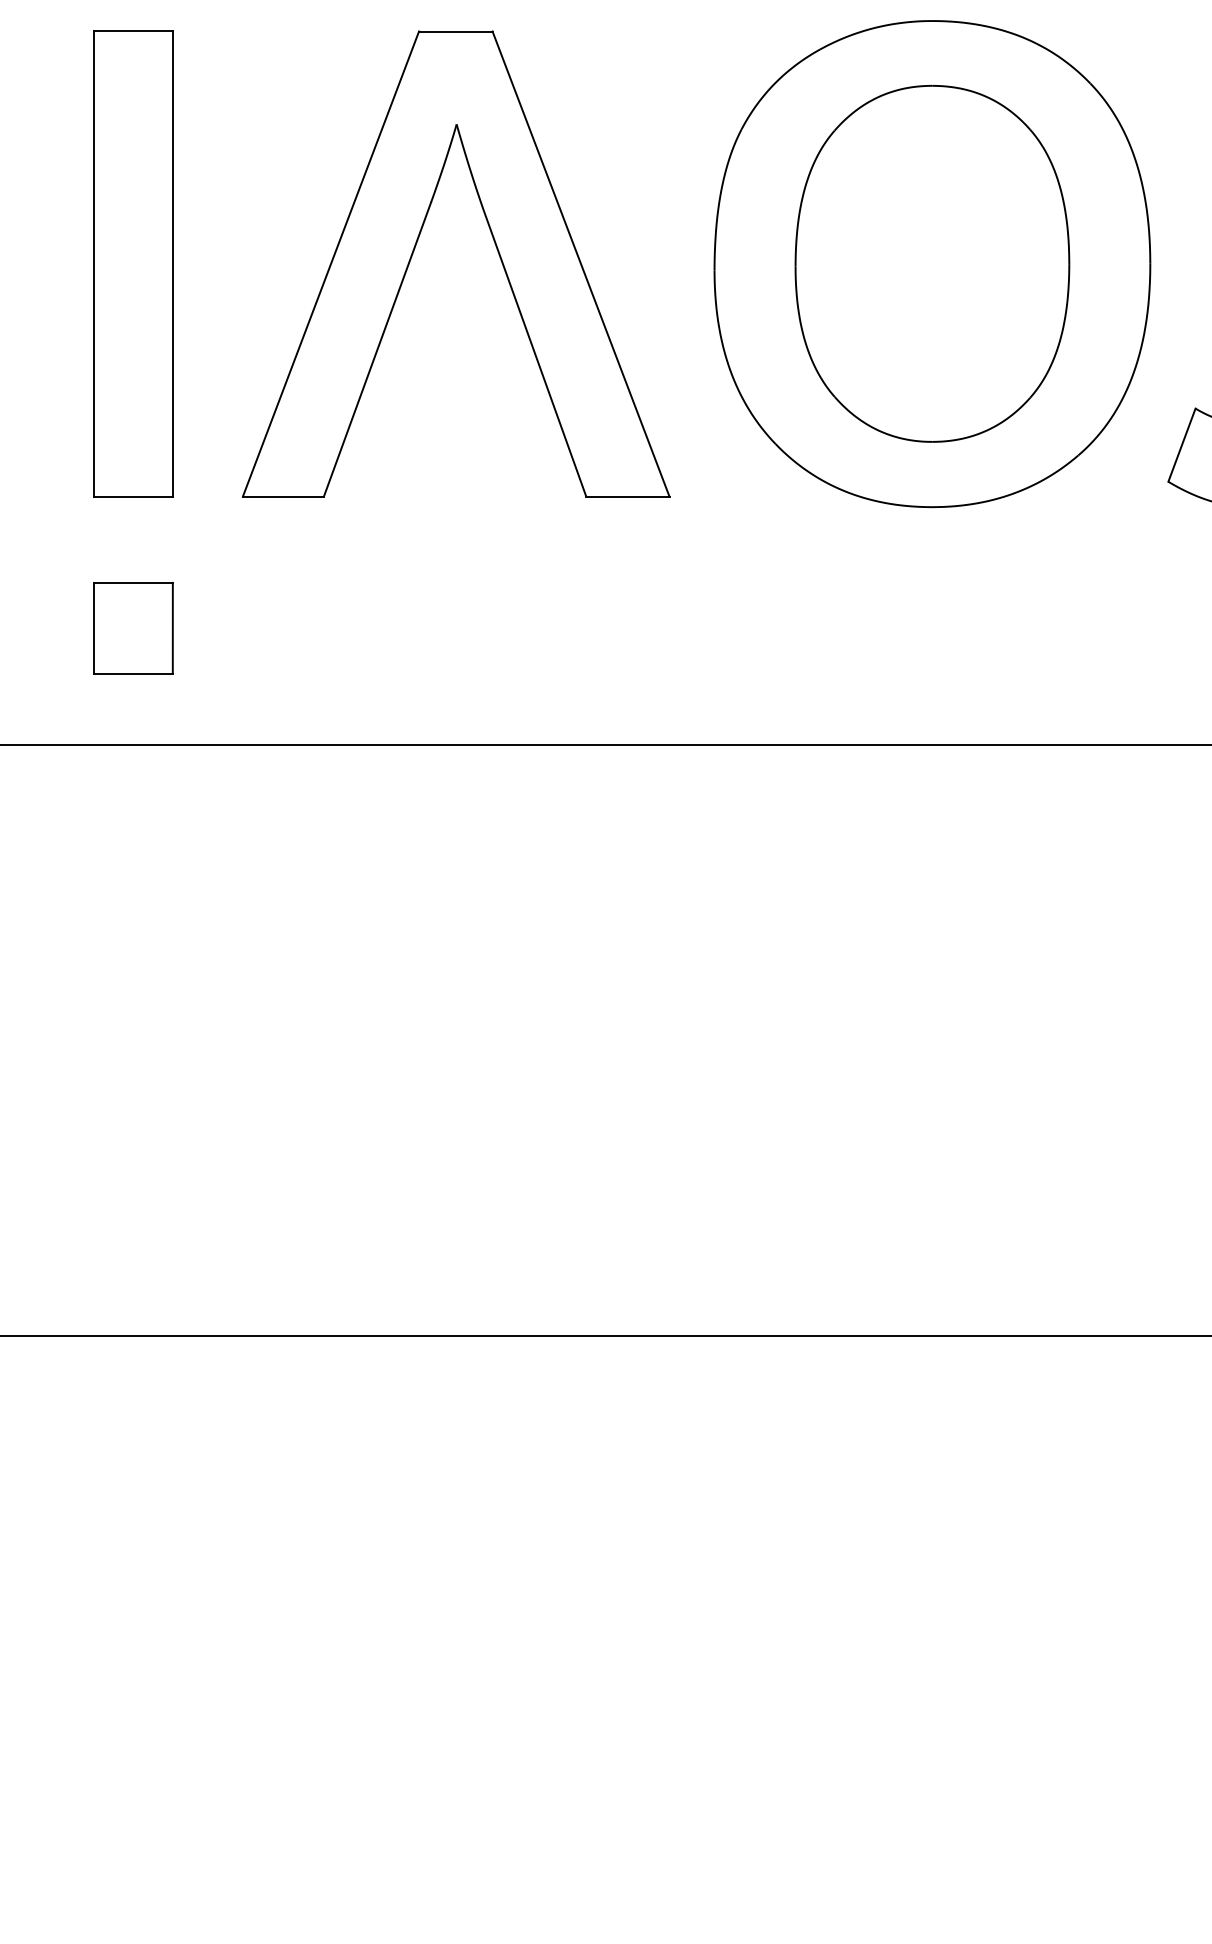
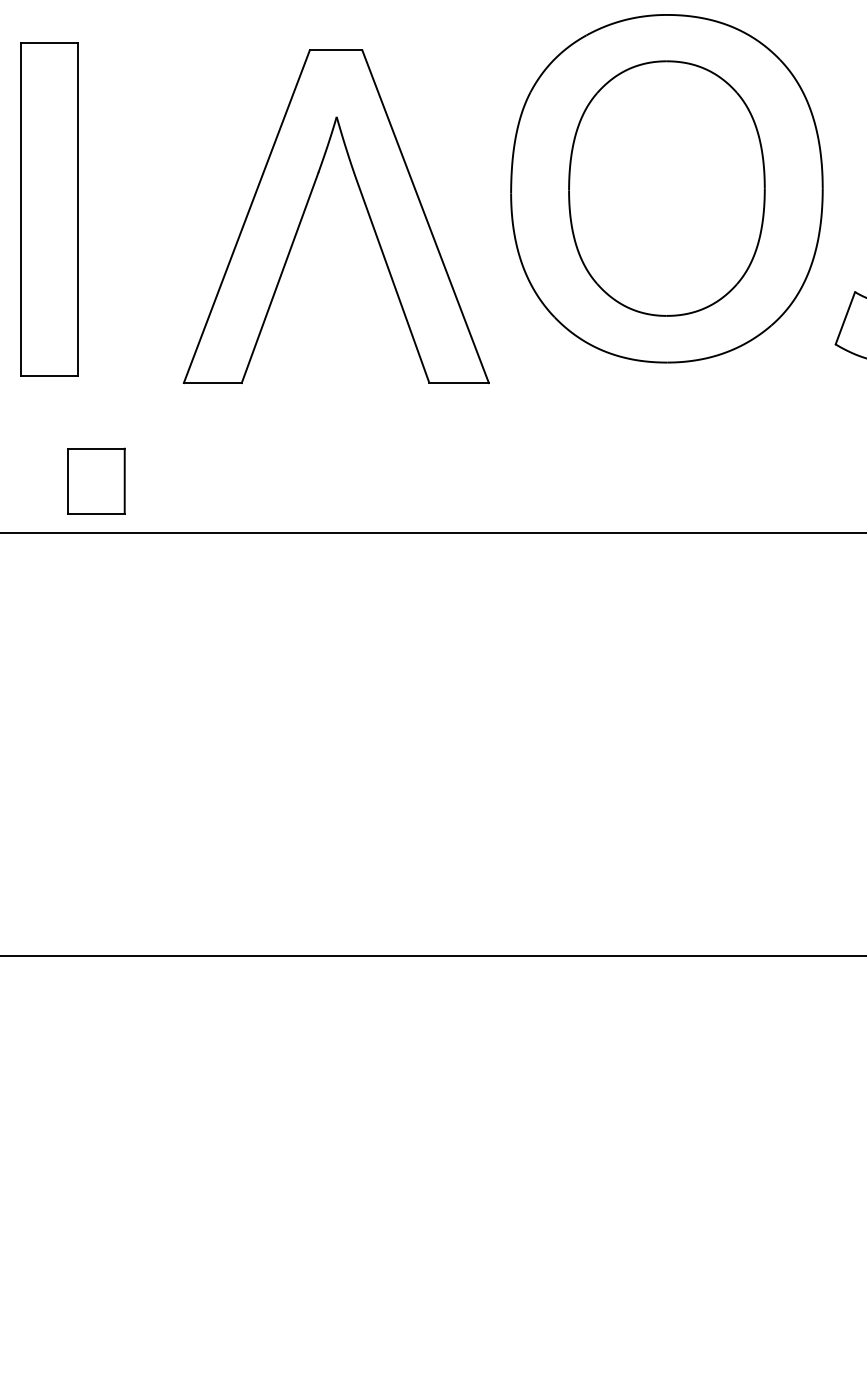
part: (415, 249) -> (307, 206), moved
part: (133, 263) -> (49, 209), moved
part: (133, 627) -> (96, 480), moved

